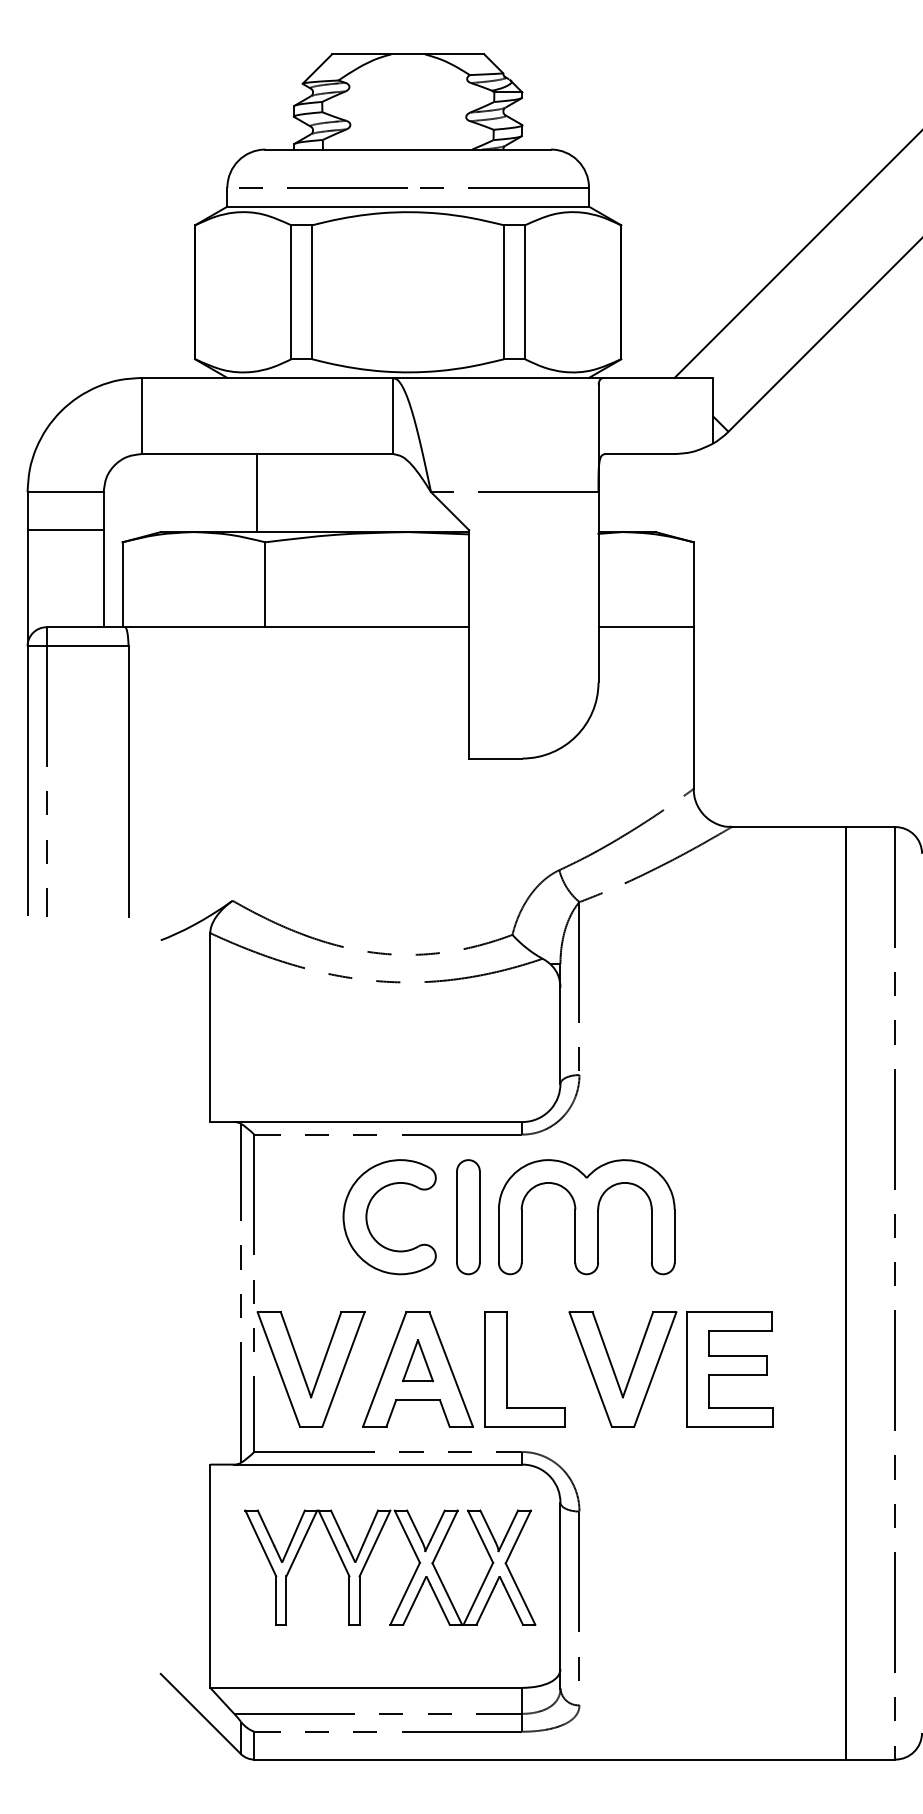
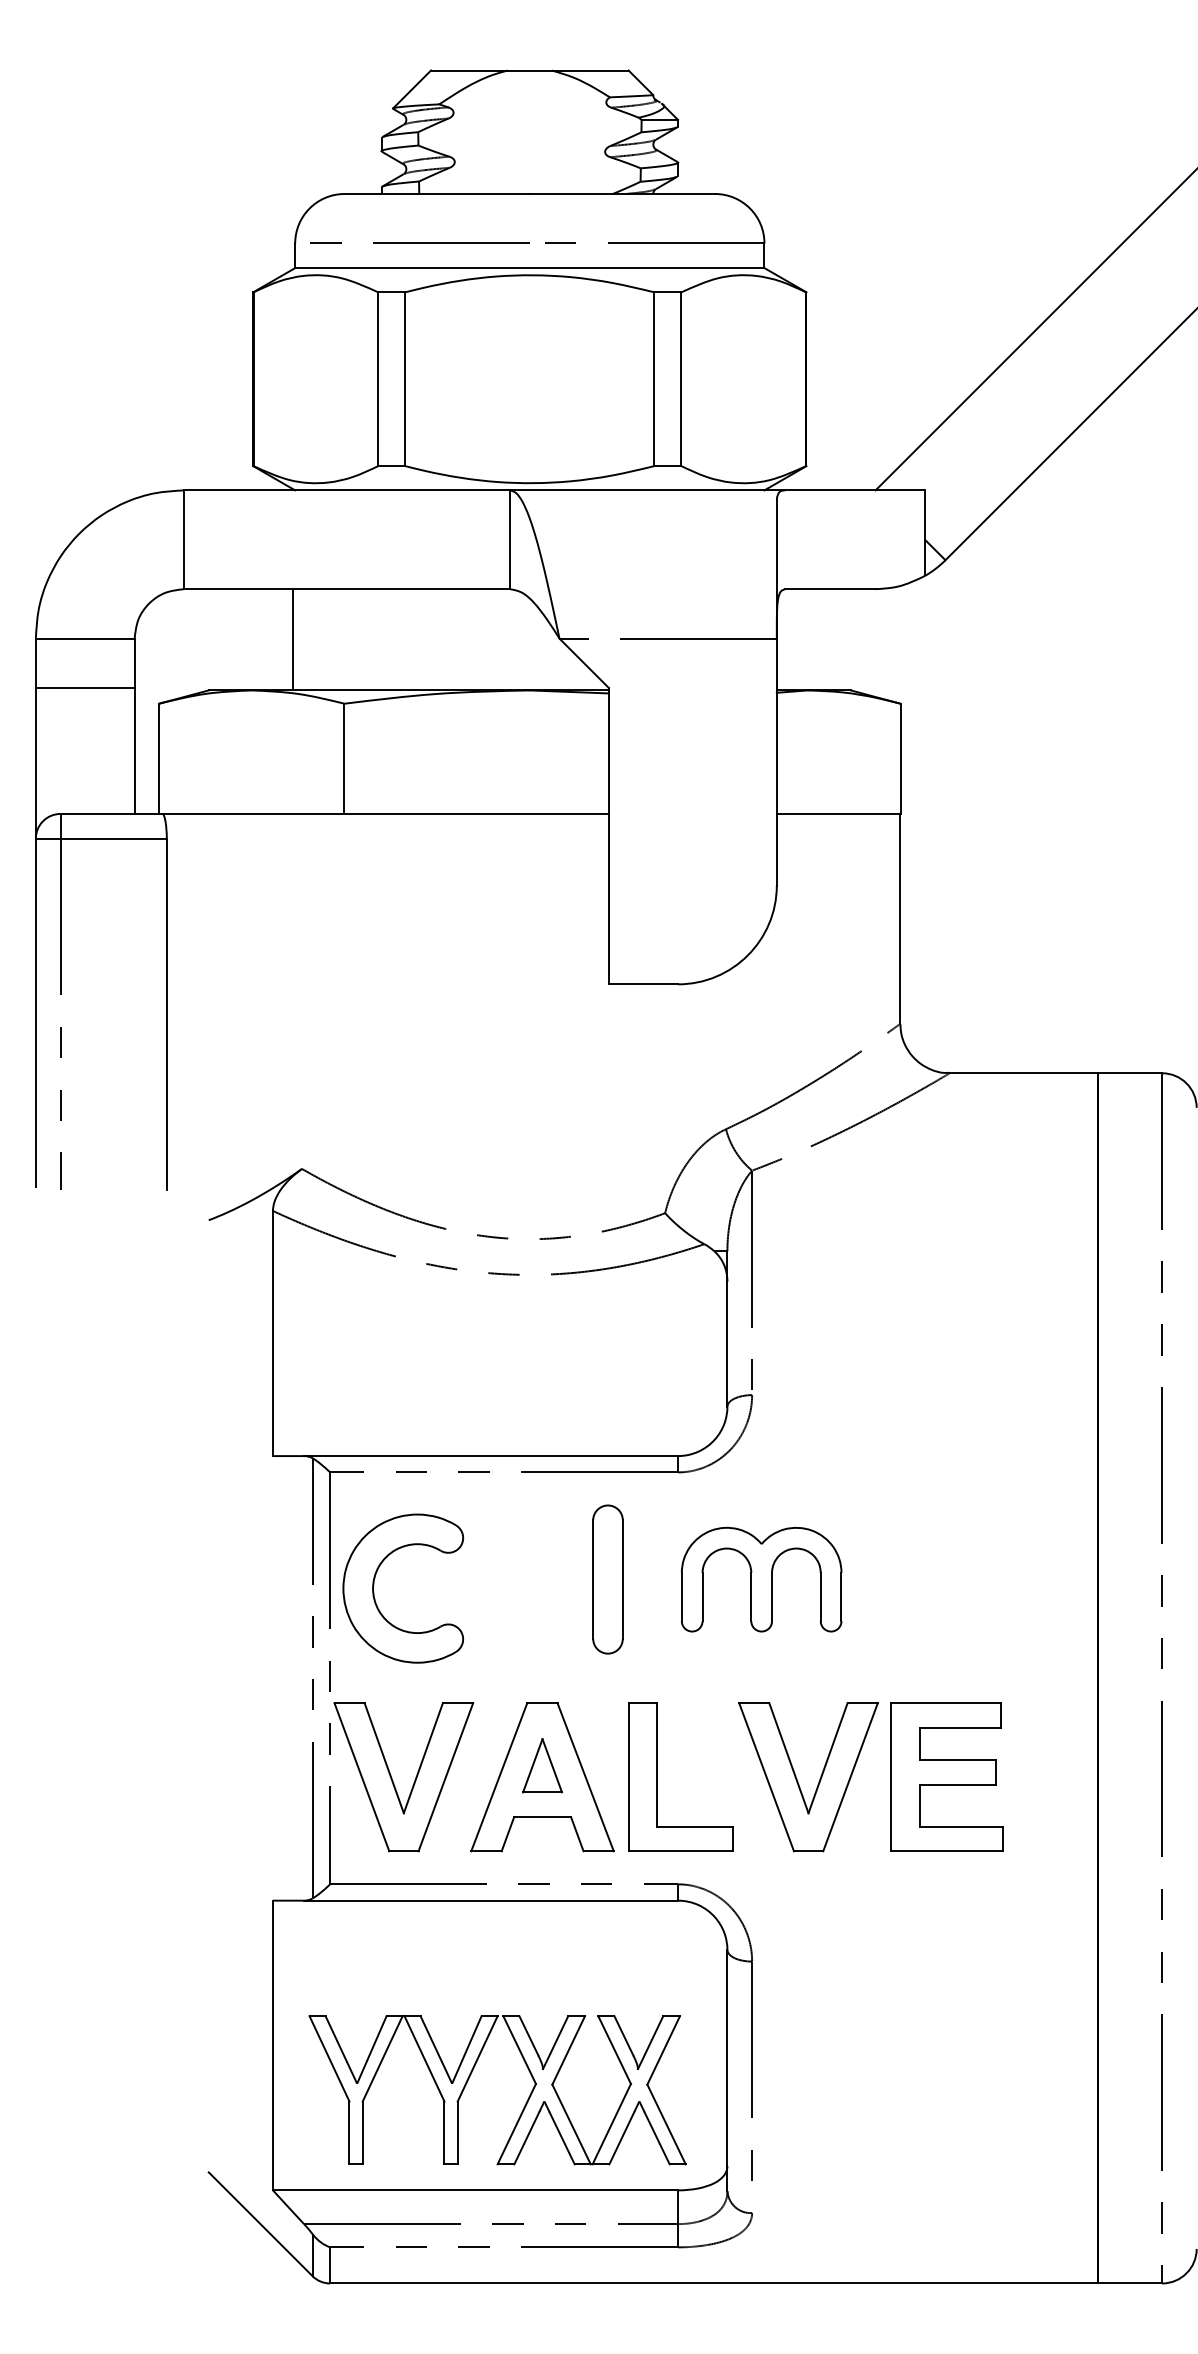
line: (256, 493) -> (292, 640), moved
part: (367, 1217) -> (374, 1589), moved
part: (586, 1217) -> (761, 1579), size x0.7
part: (368, 1560) -> (469, 2080), moved

